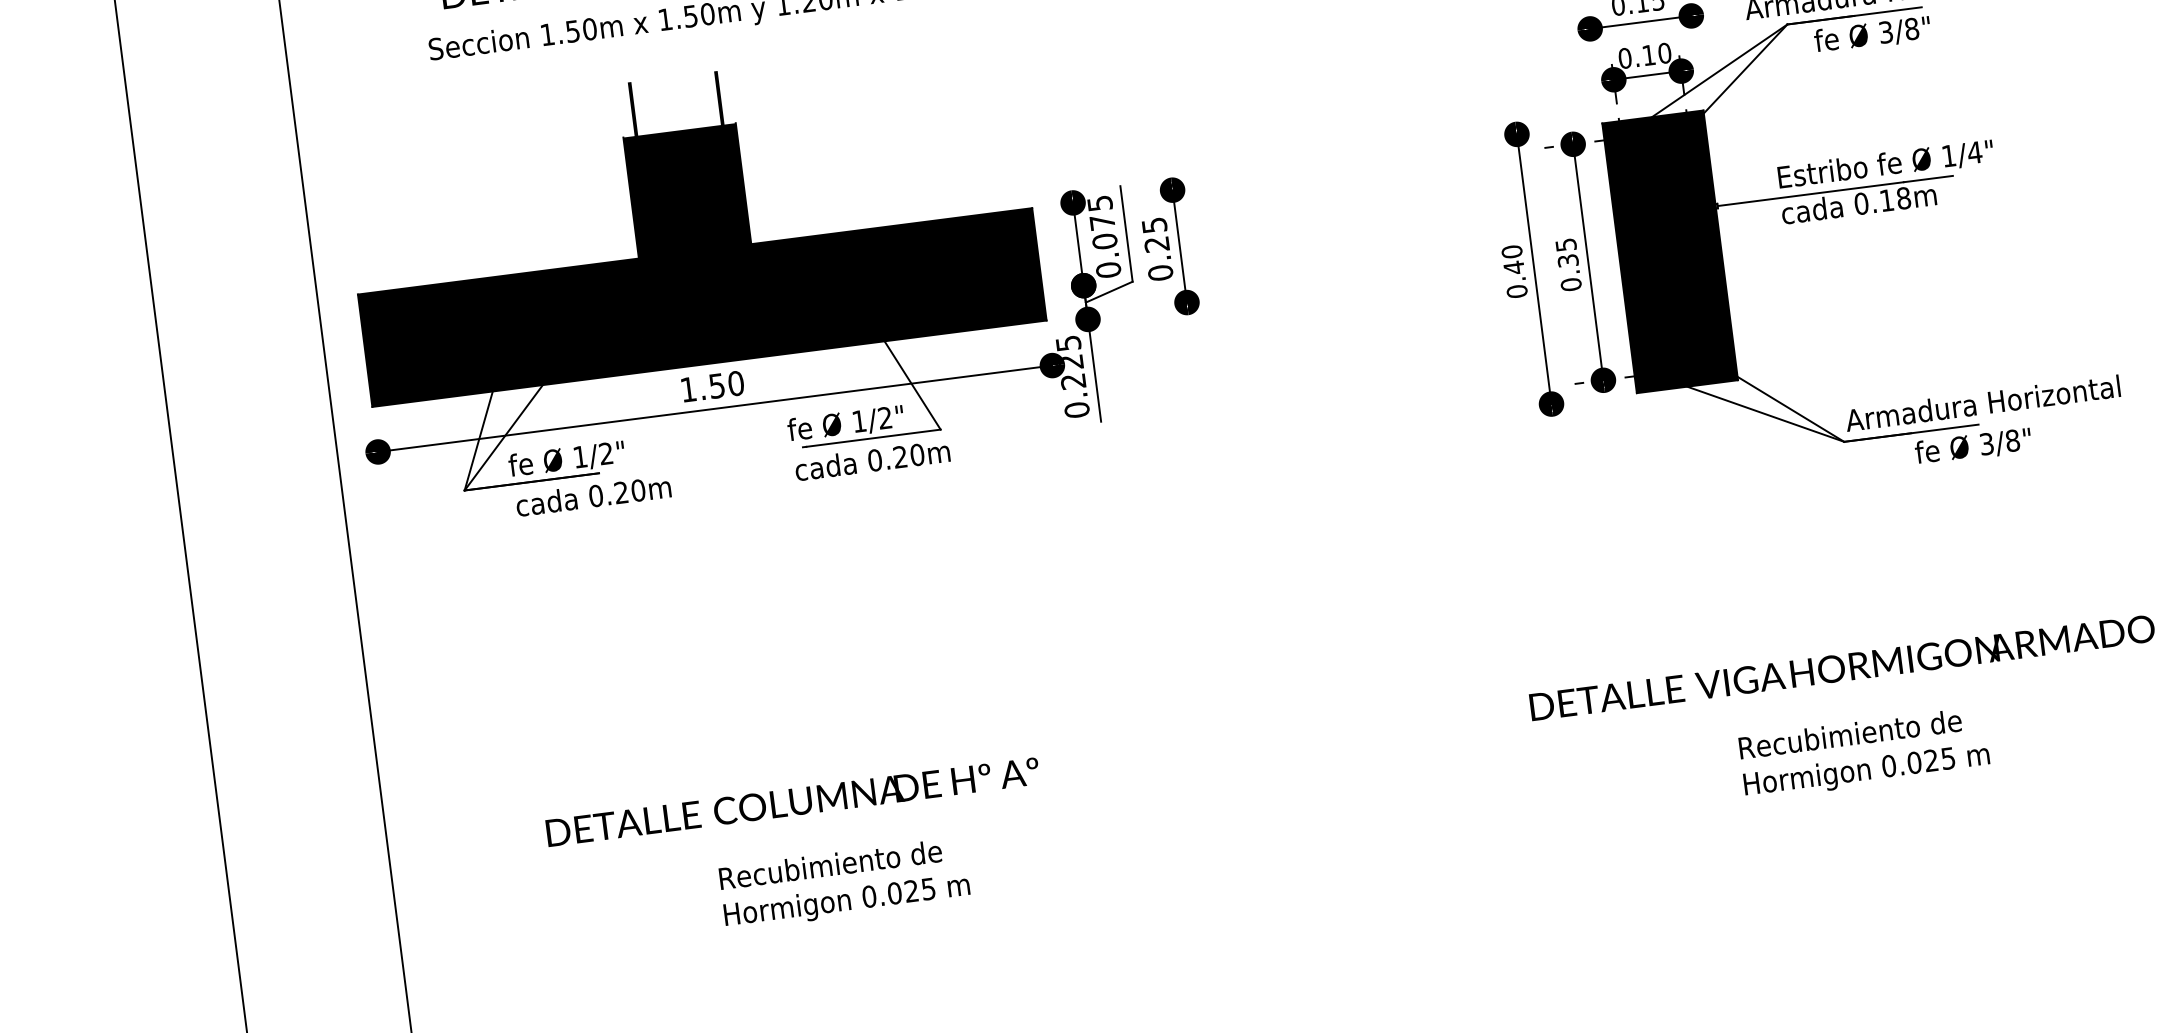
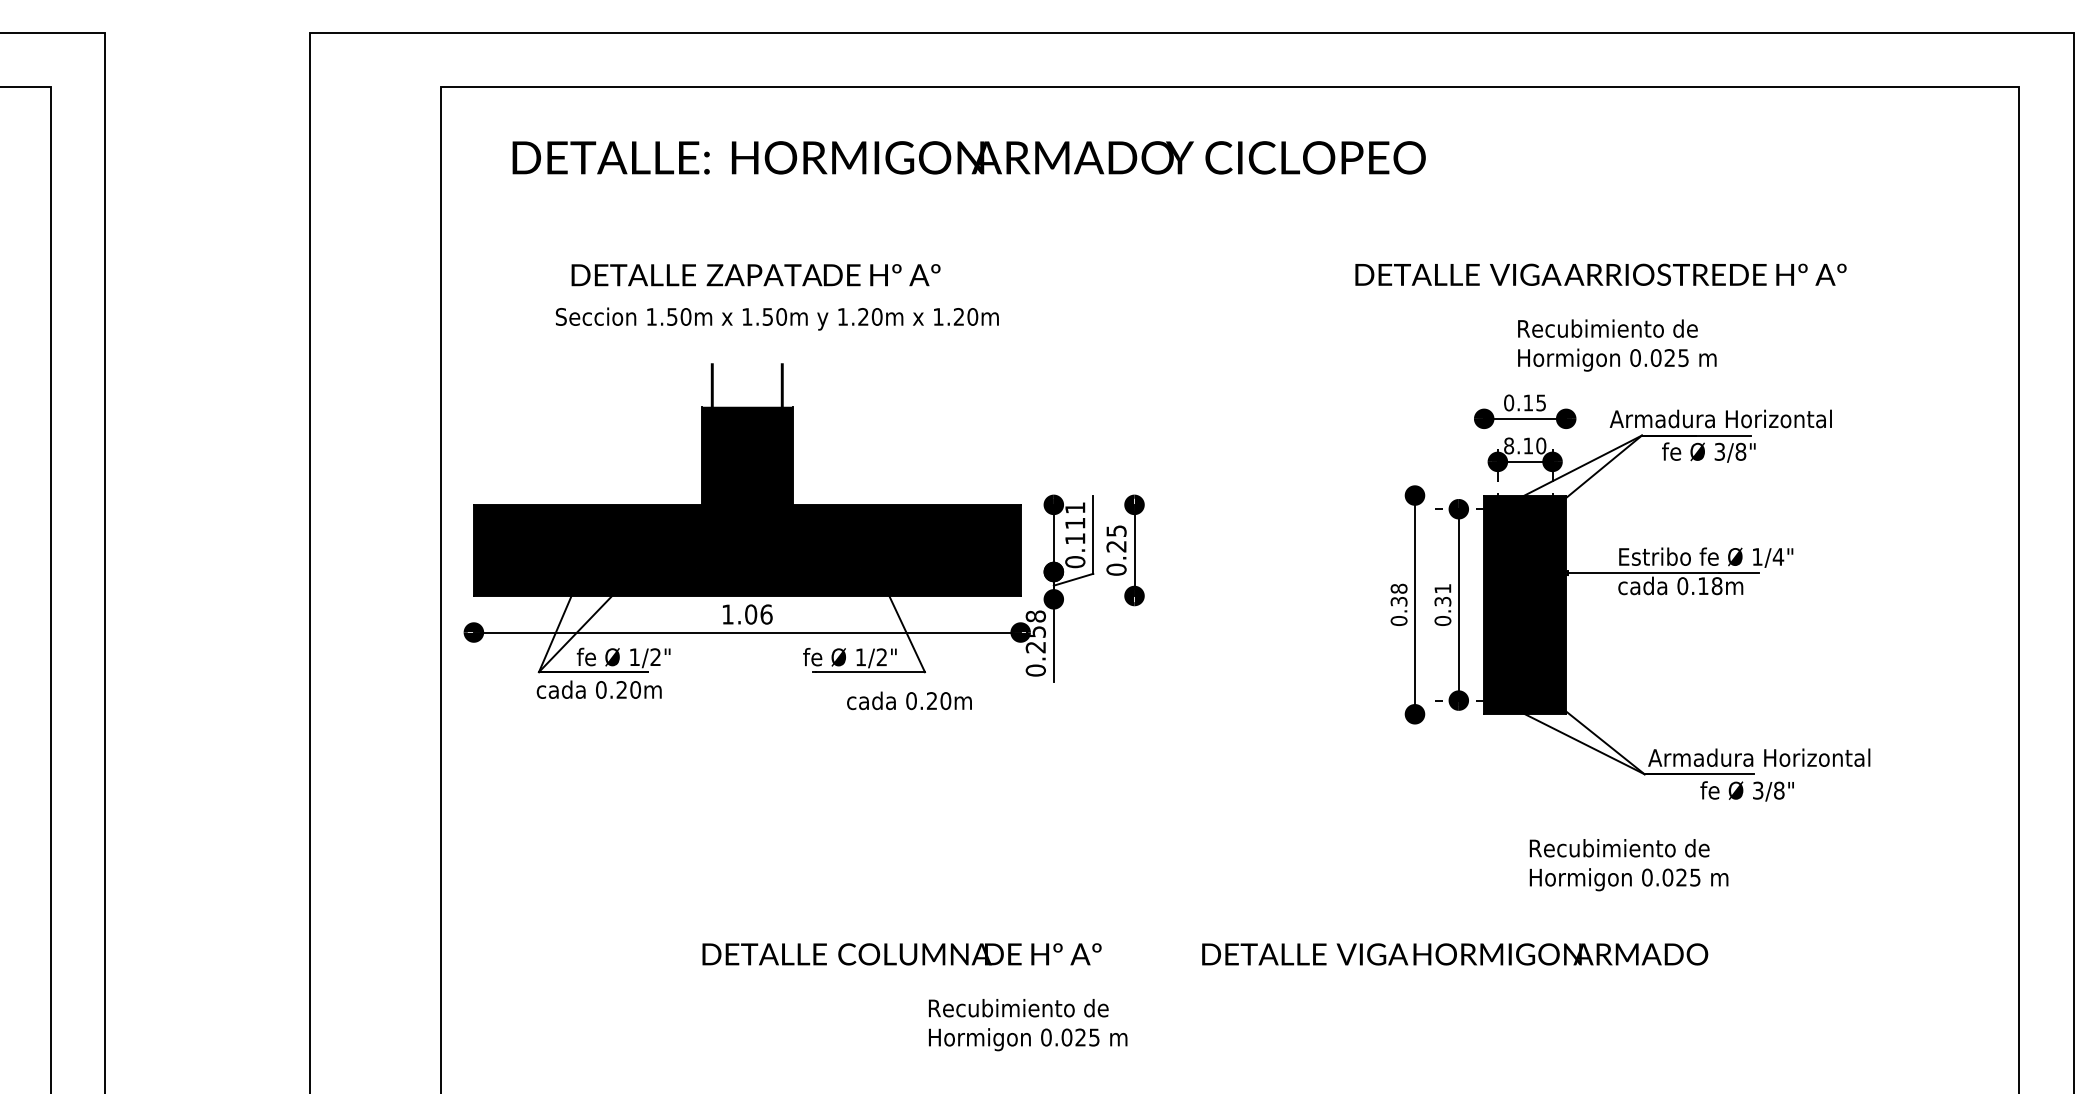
text: (1625, 57) -> (1509, 445), 0.10 -> 8.10
text: (1102, 222) -> (1075, 523), 0.075 -> 0.111
text: (1565, 244) -> (1442, 588), 0.35 -> 0.31
text: (1512, 260) -> (1398, 595), 0.40 -> 0.38
text: (1069, 352) -> (1035, 623), 0.225 -> 0.258
text: (726, 384) -> (758, 614), 1.50 -> 1.06
text: (872, 460) -> (909, 700), moved
text: (592, 495) -> (598, 689), moved
text: (1842, 667) -> (1455, 954), moved
text: (1863, 754) -> (1628, 865), moved
text: (792, 802) -> (901, 954), moved
text: (845, 884) -> (1028, 1025), moved

